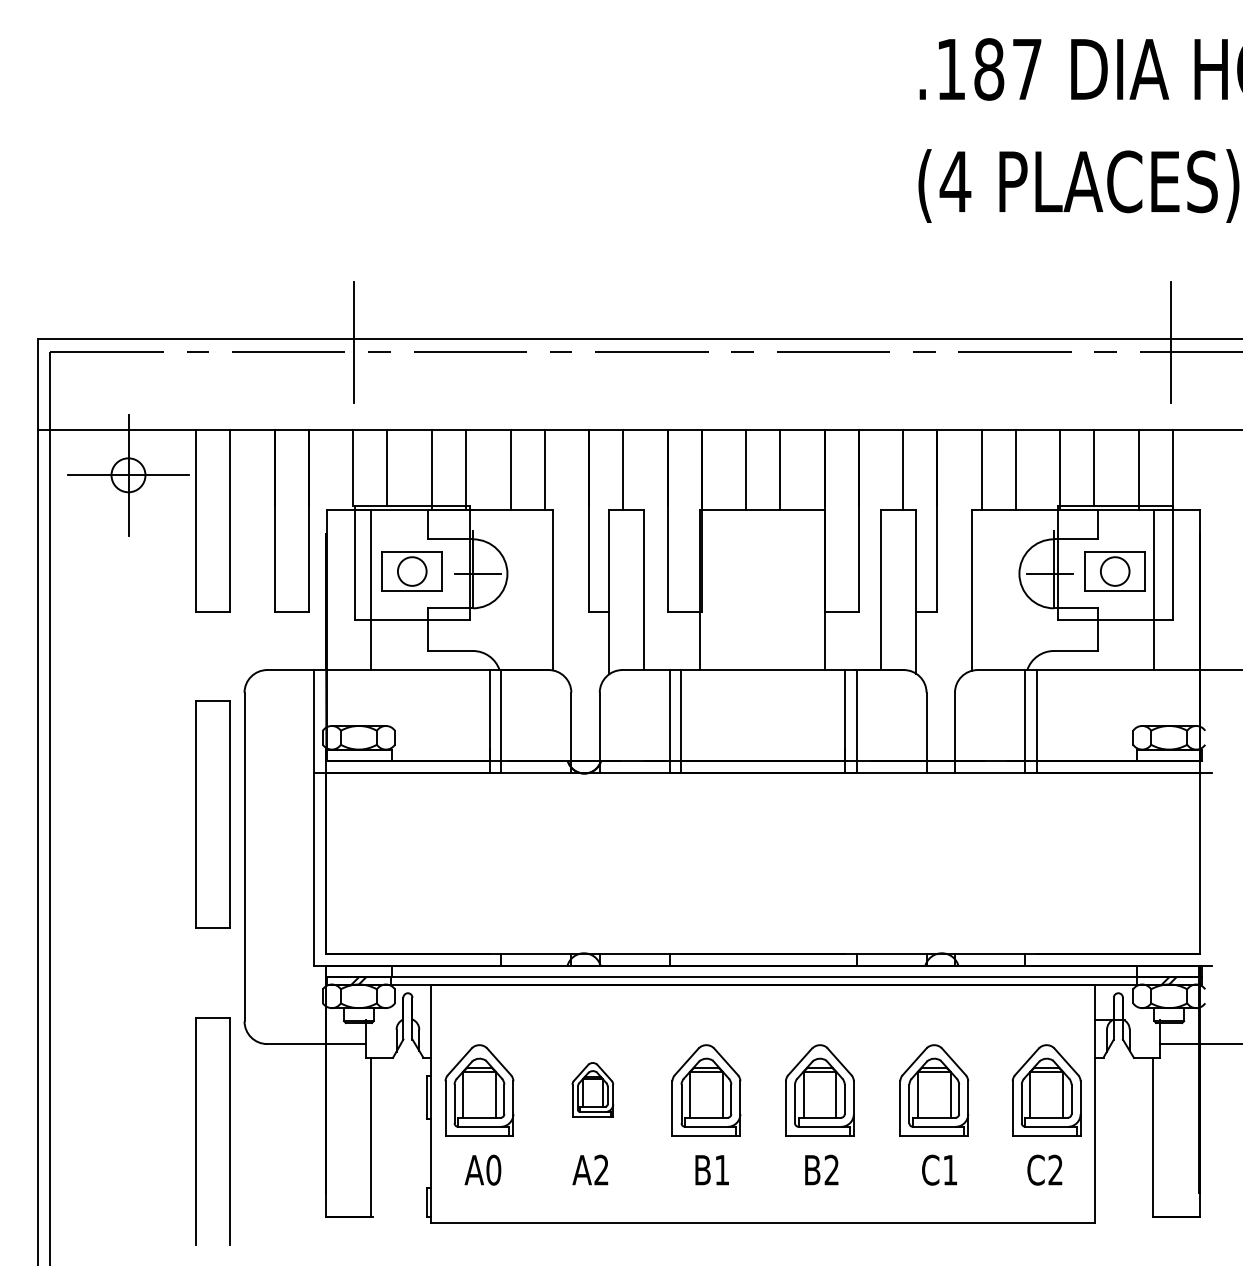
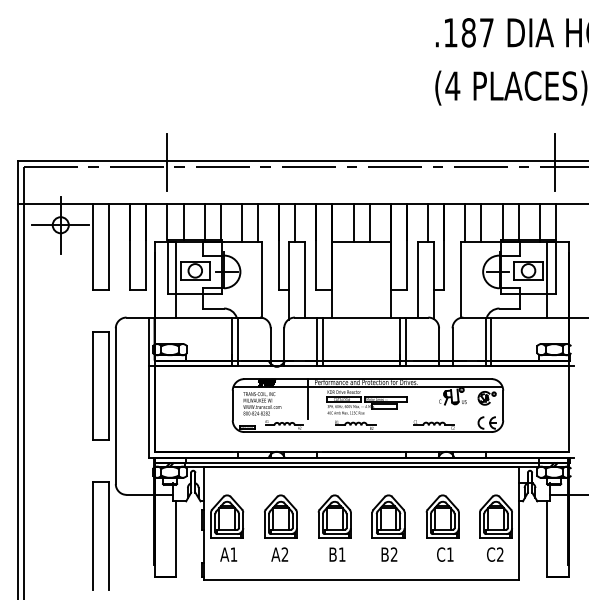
part: (775, 855) -> (367, 405), added
part: (591, 1089) -> (280, 516), size x1.67
text: (492, 1169) -> (233, 554), A0 -> A1

